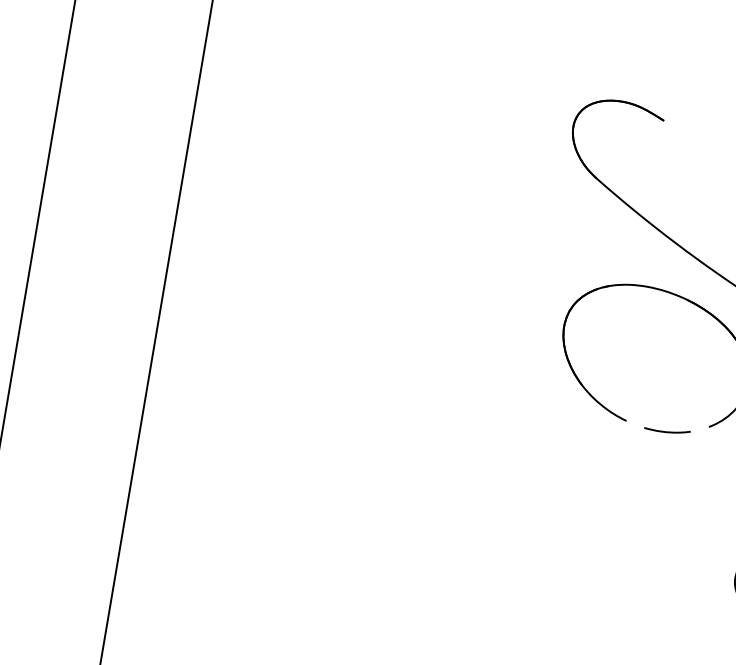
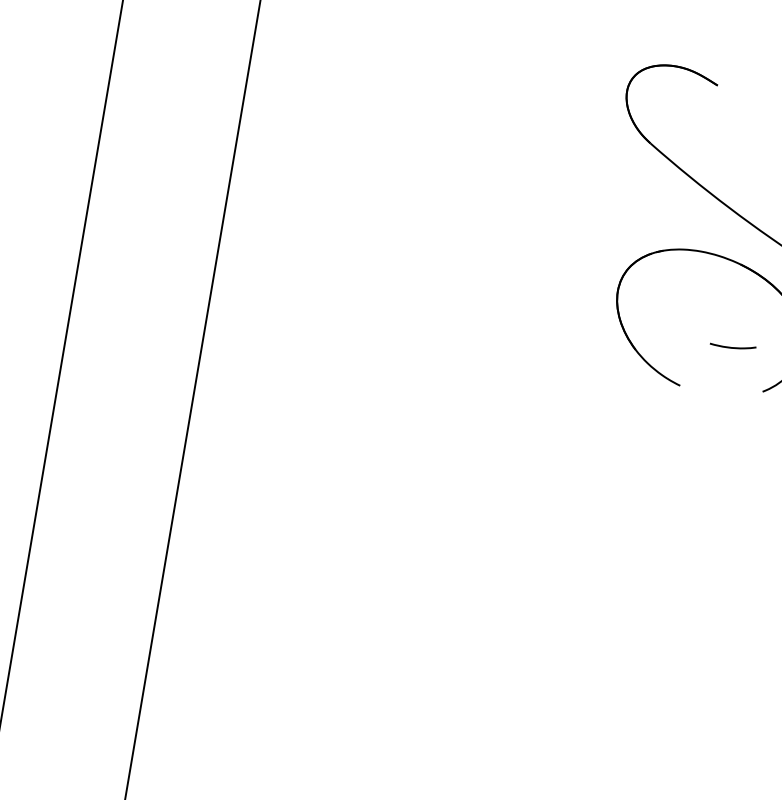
curve: (666, 431) -> (732, 347), moved

